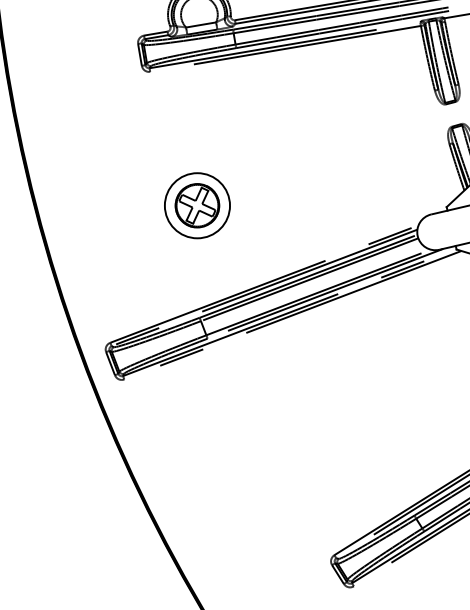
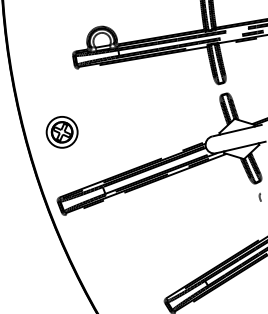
part: (196, 206) -> (61, 132), moved

